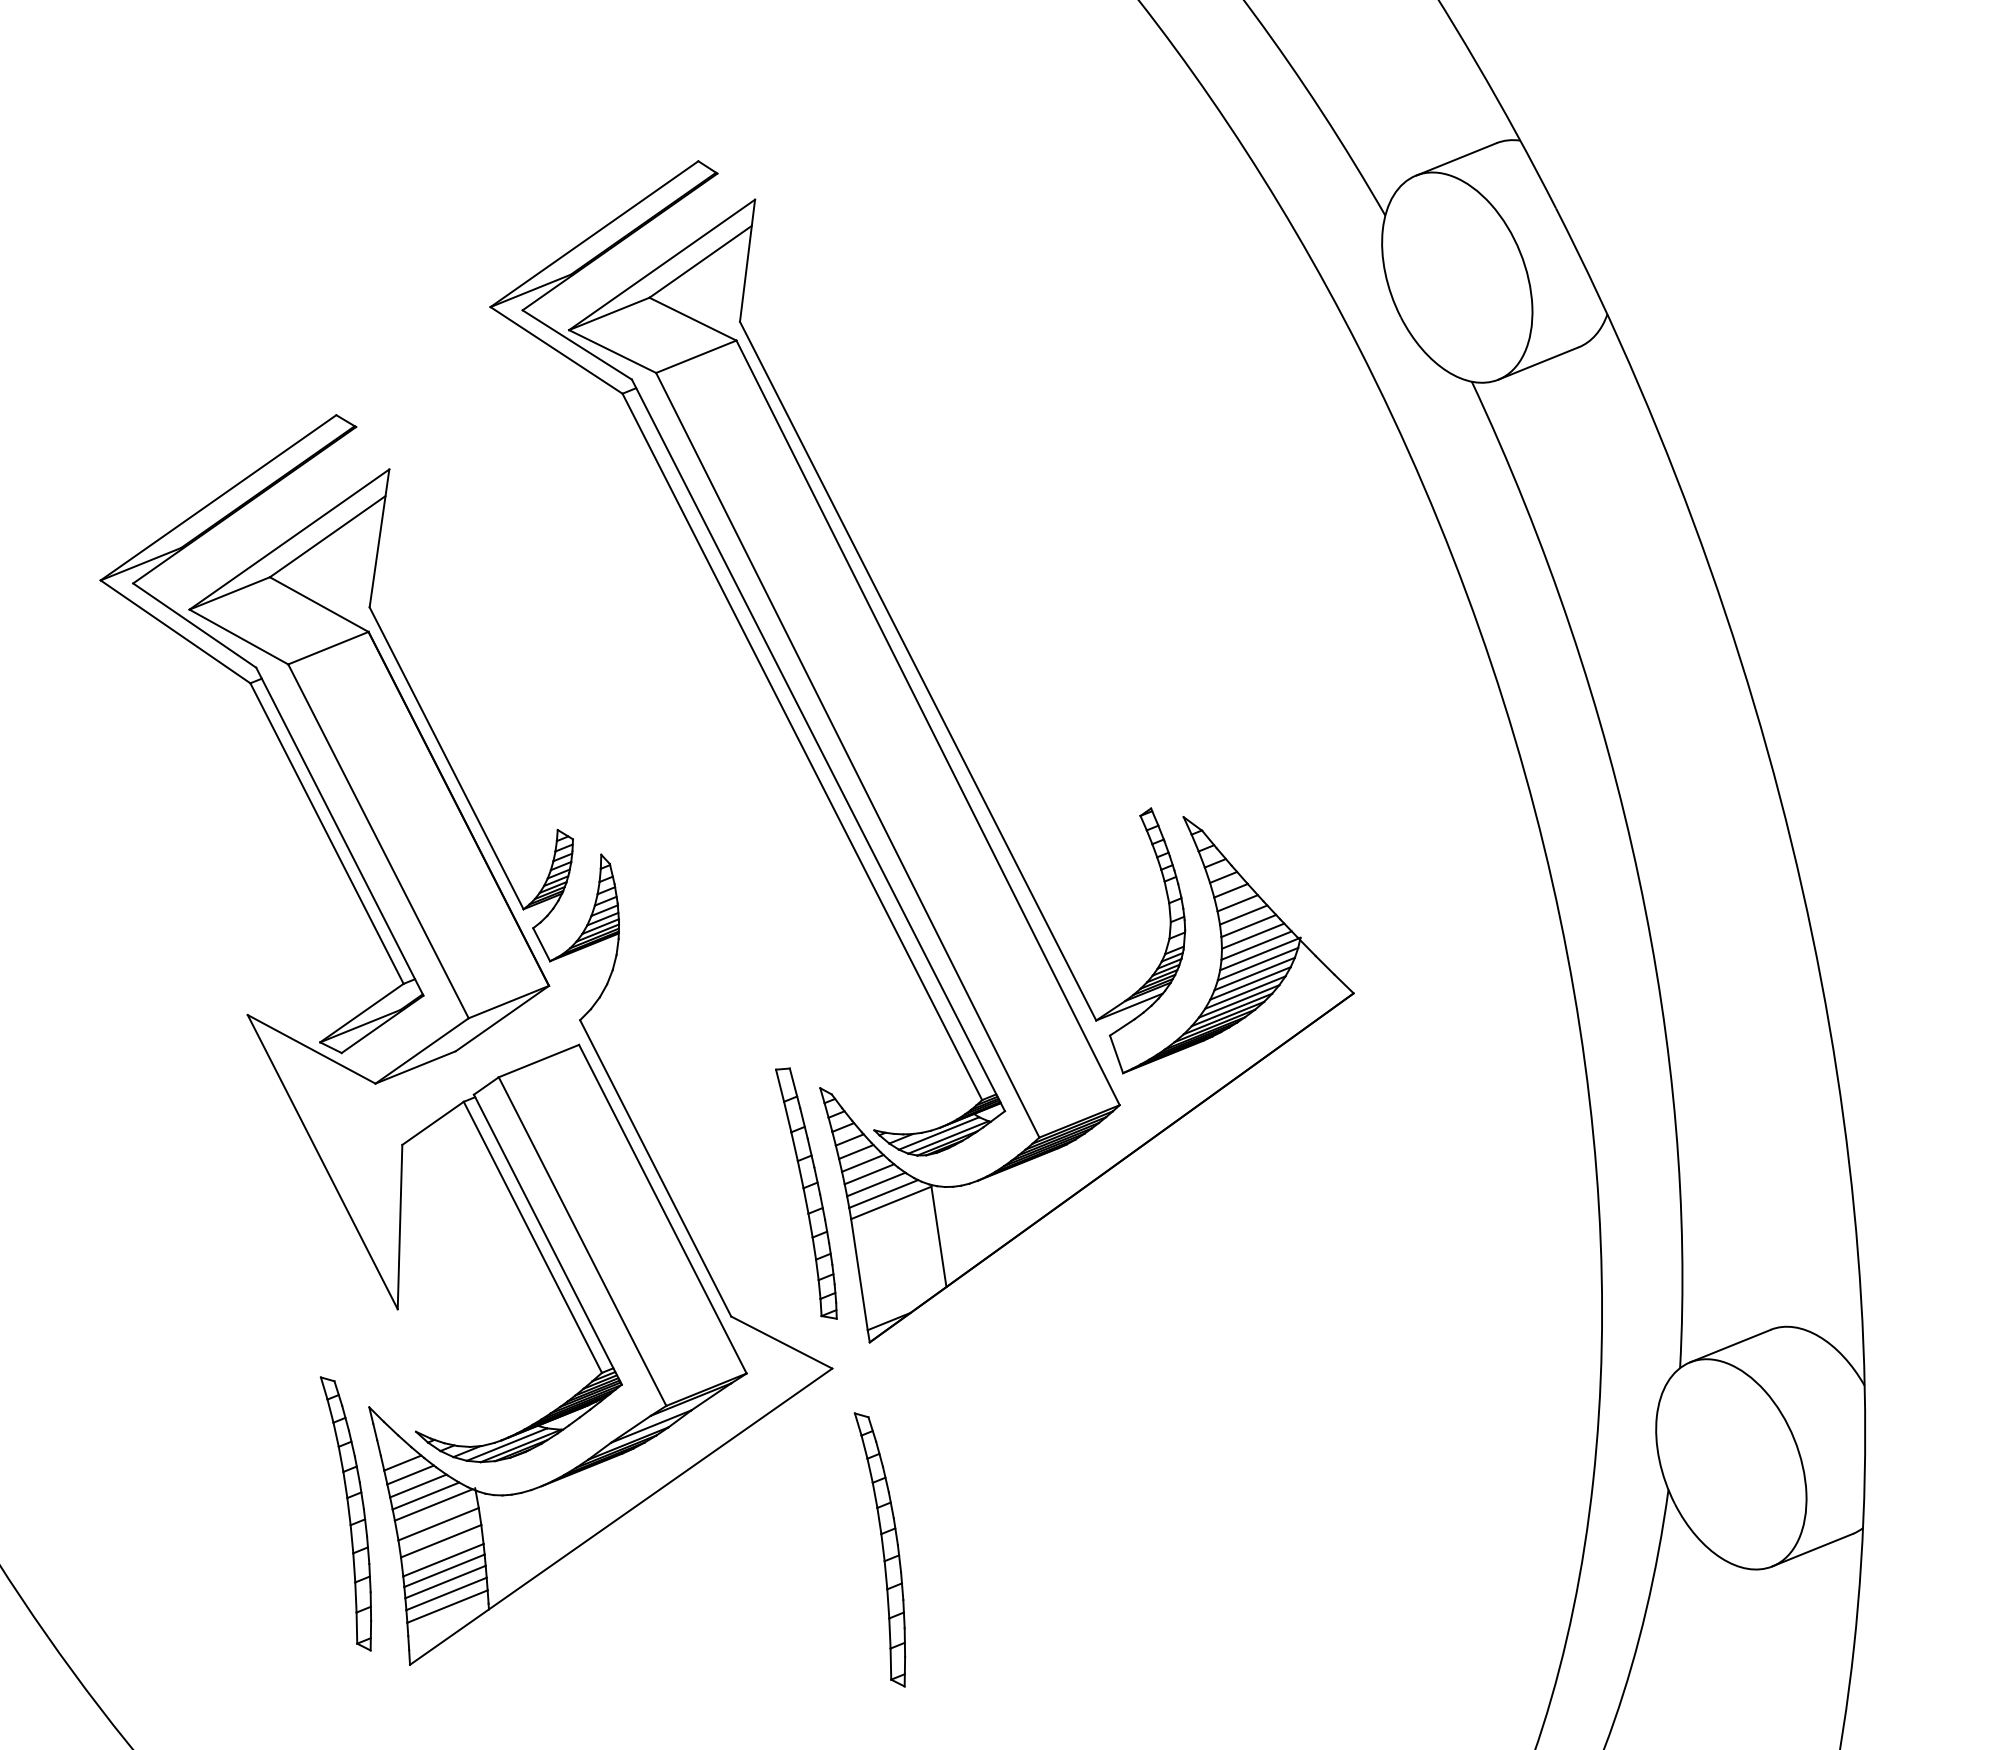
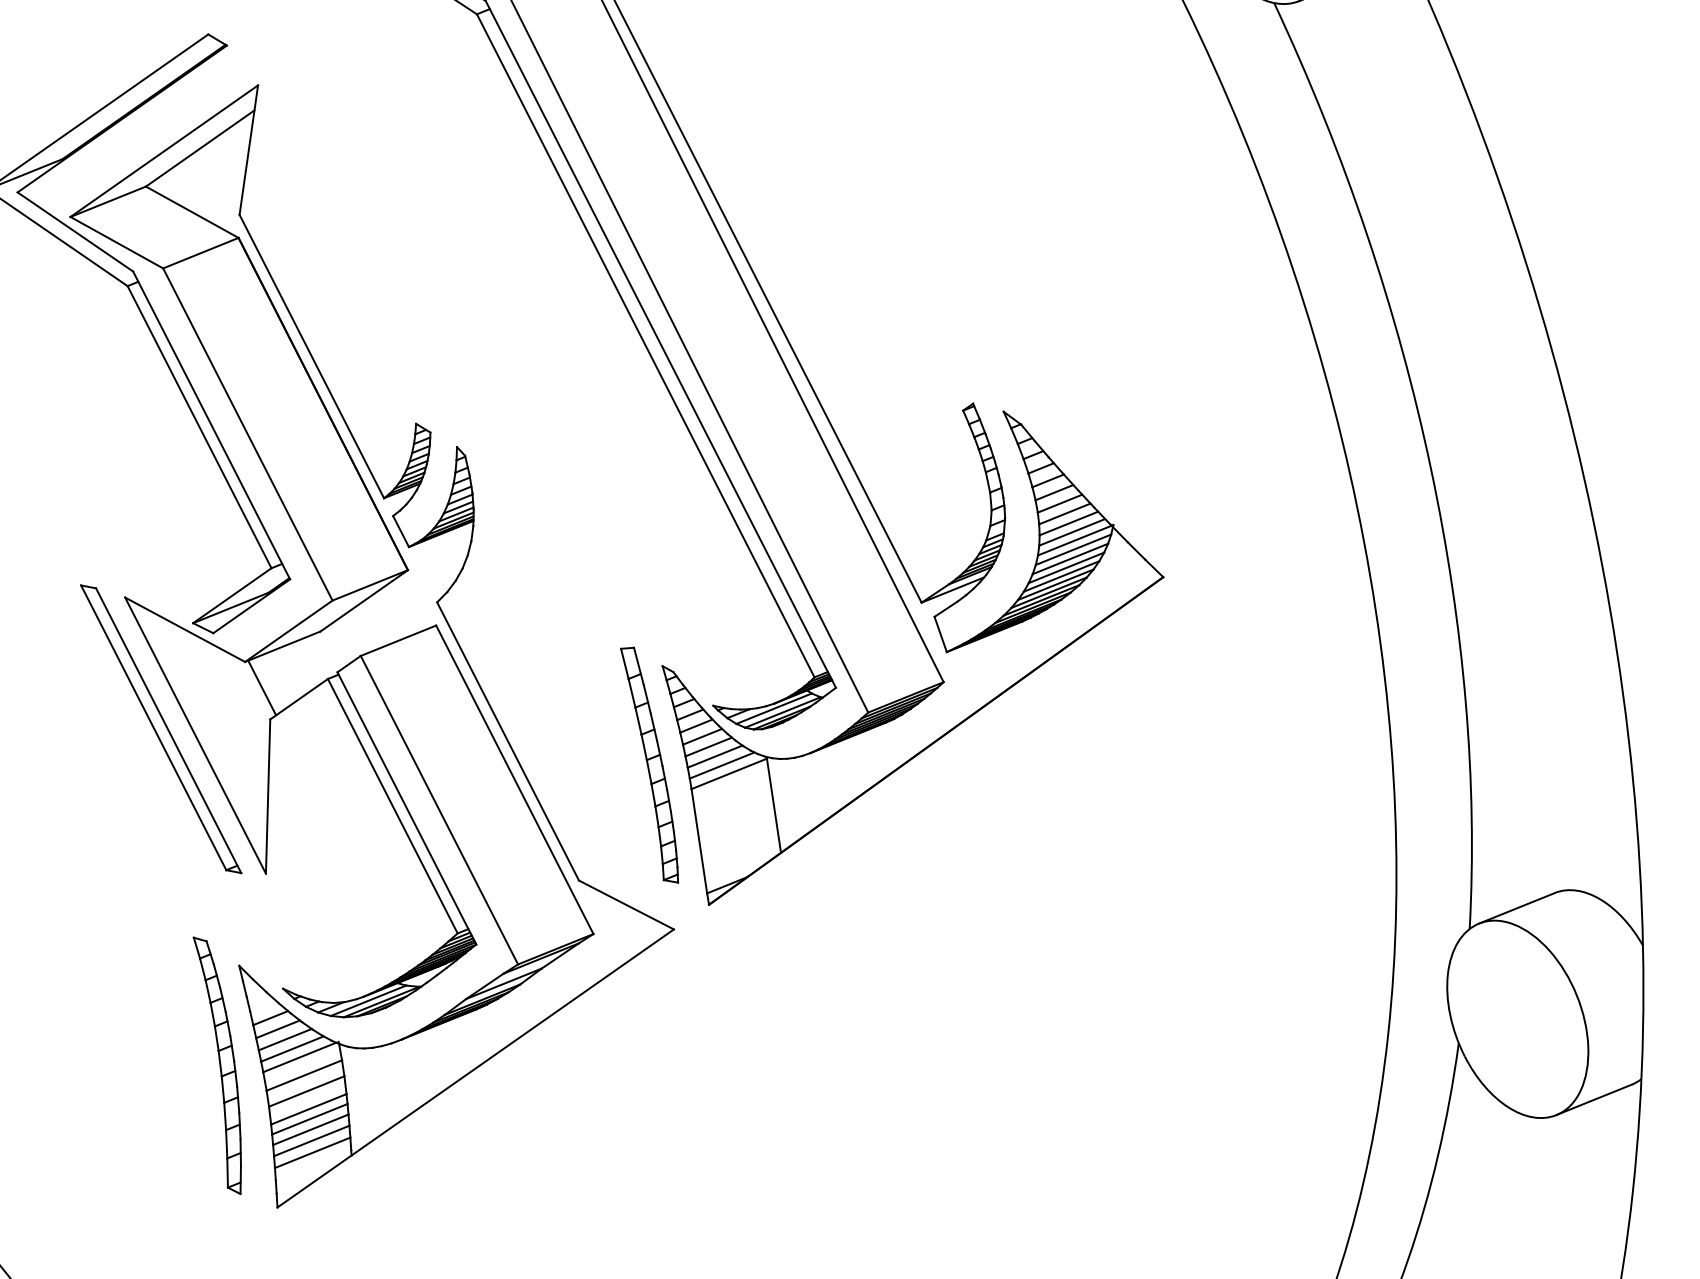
line: (393, 1111) -> (261, 688), added
part: (285, 1155) -> (160, 729), added
part: (879, 1549) -> (718, 1099), removed

